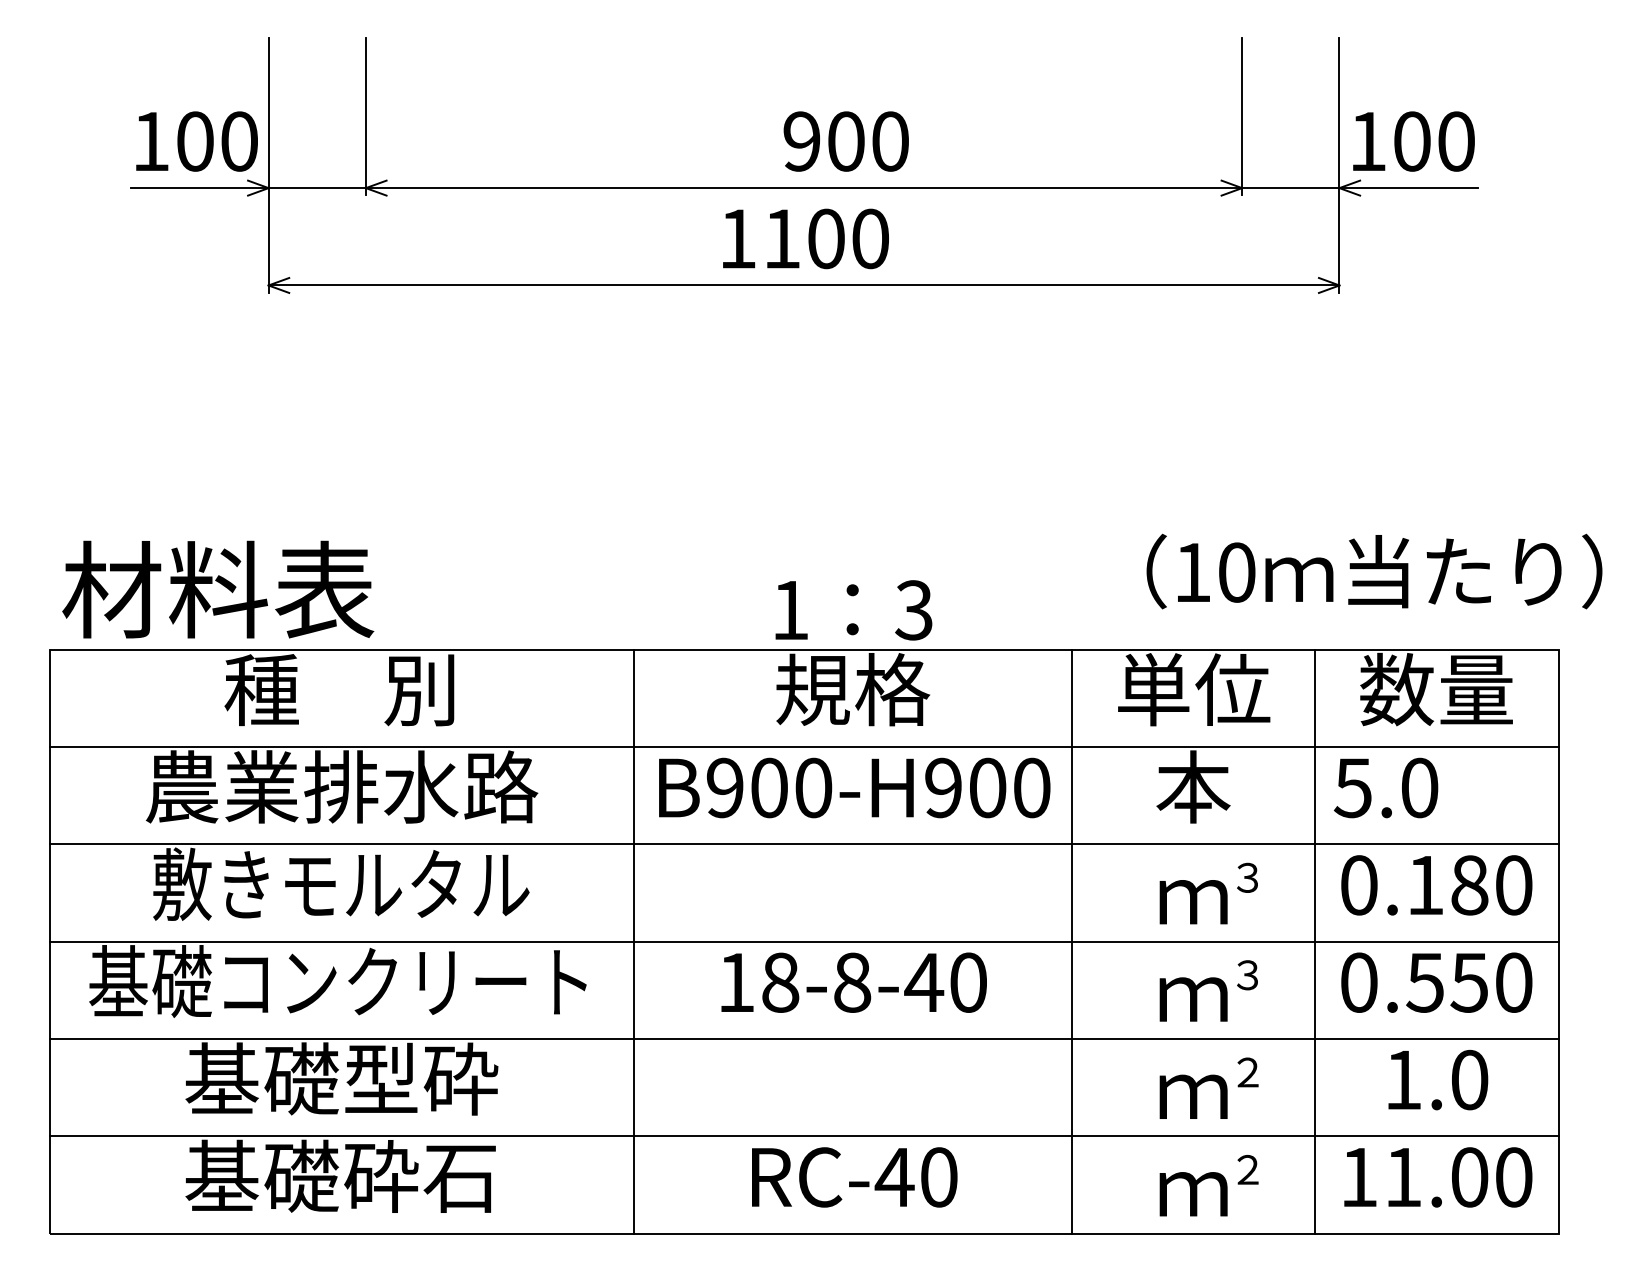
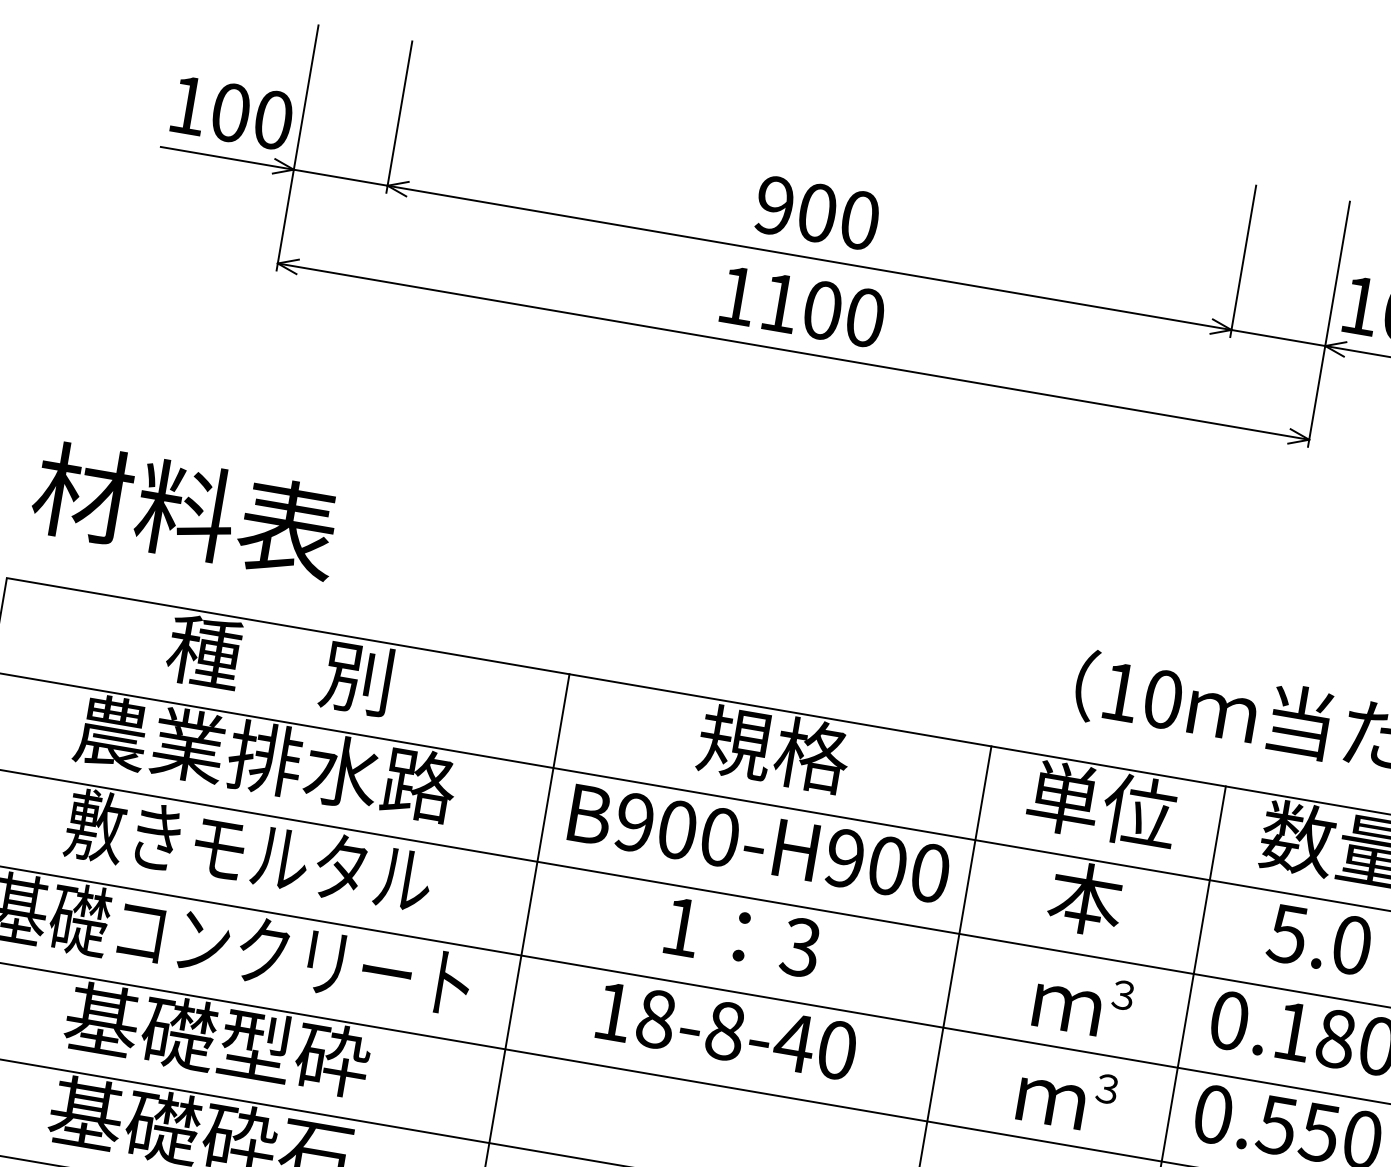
text: (845, 141) -> (816, 212), moved
text: (218, 589) -> (185, 510), moved
text: (853, 610) -> (742, 937), moved
text: (1386, 787) -> (1320, 939), moved

